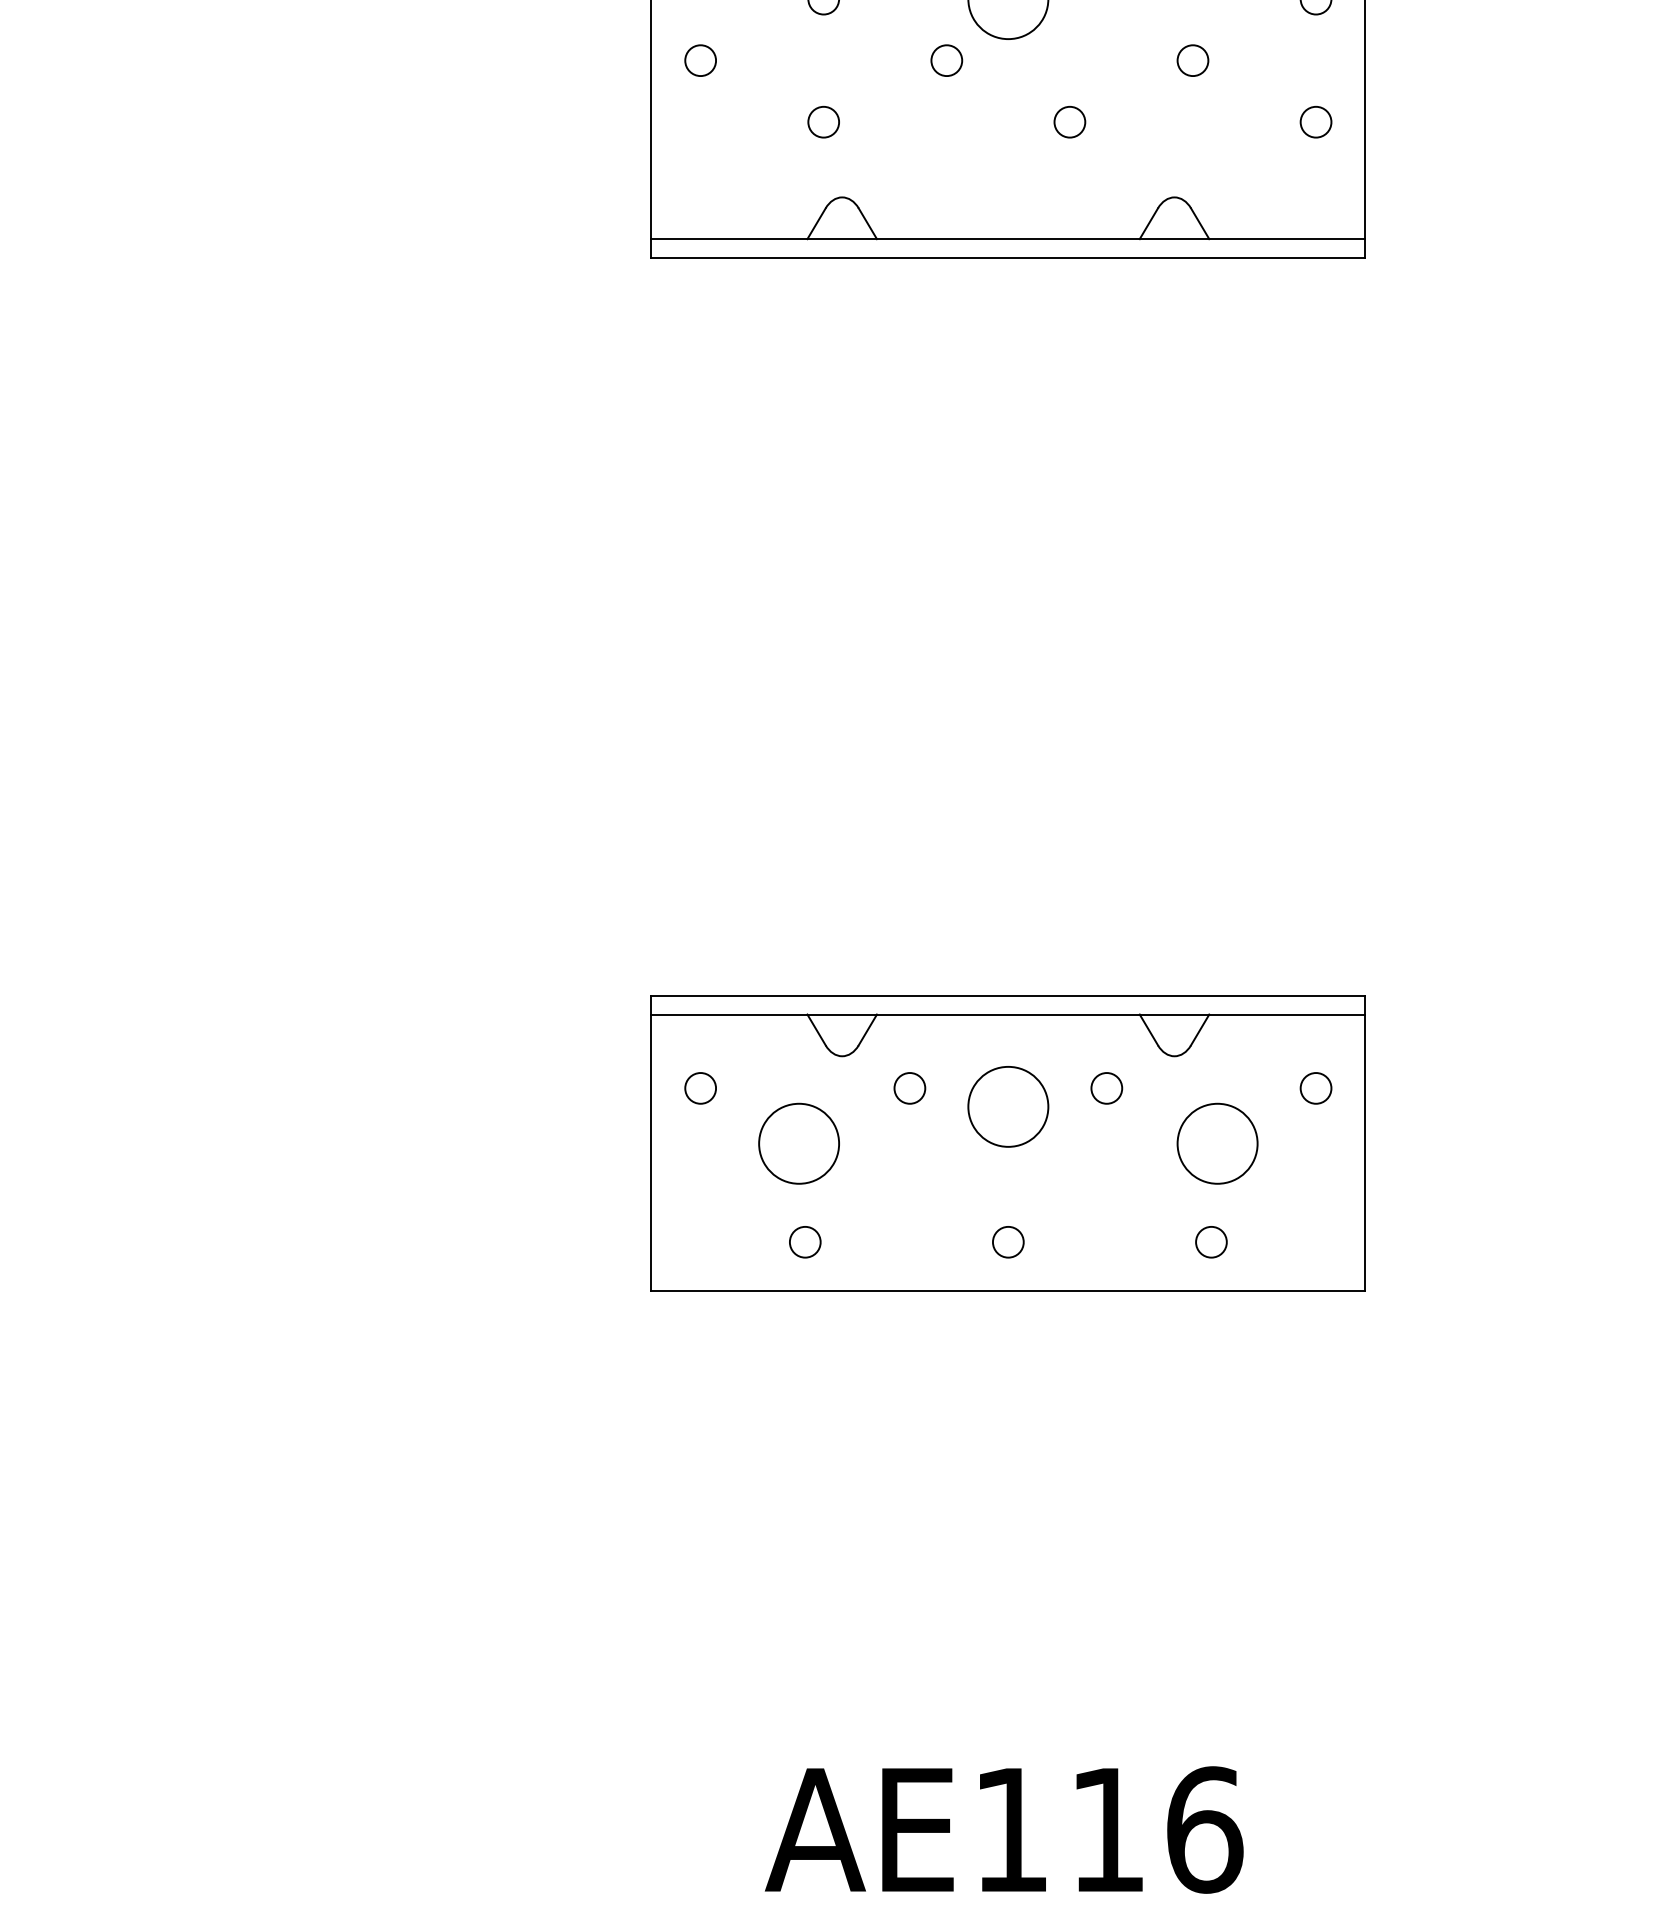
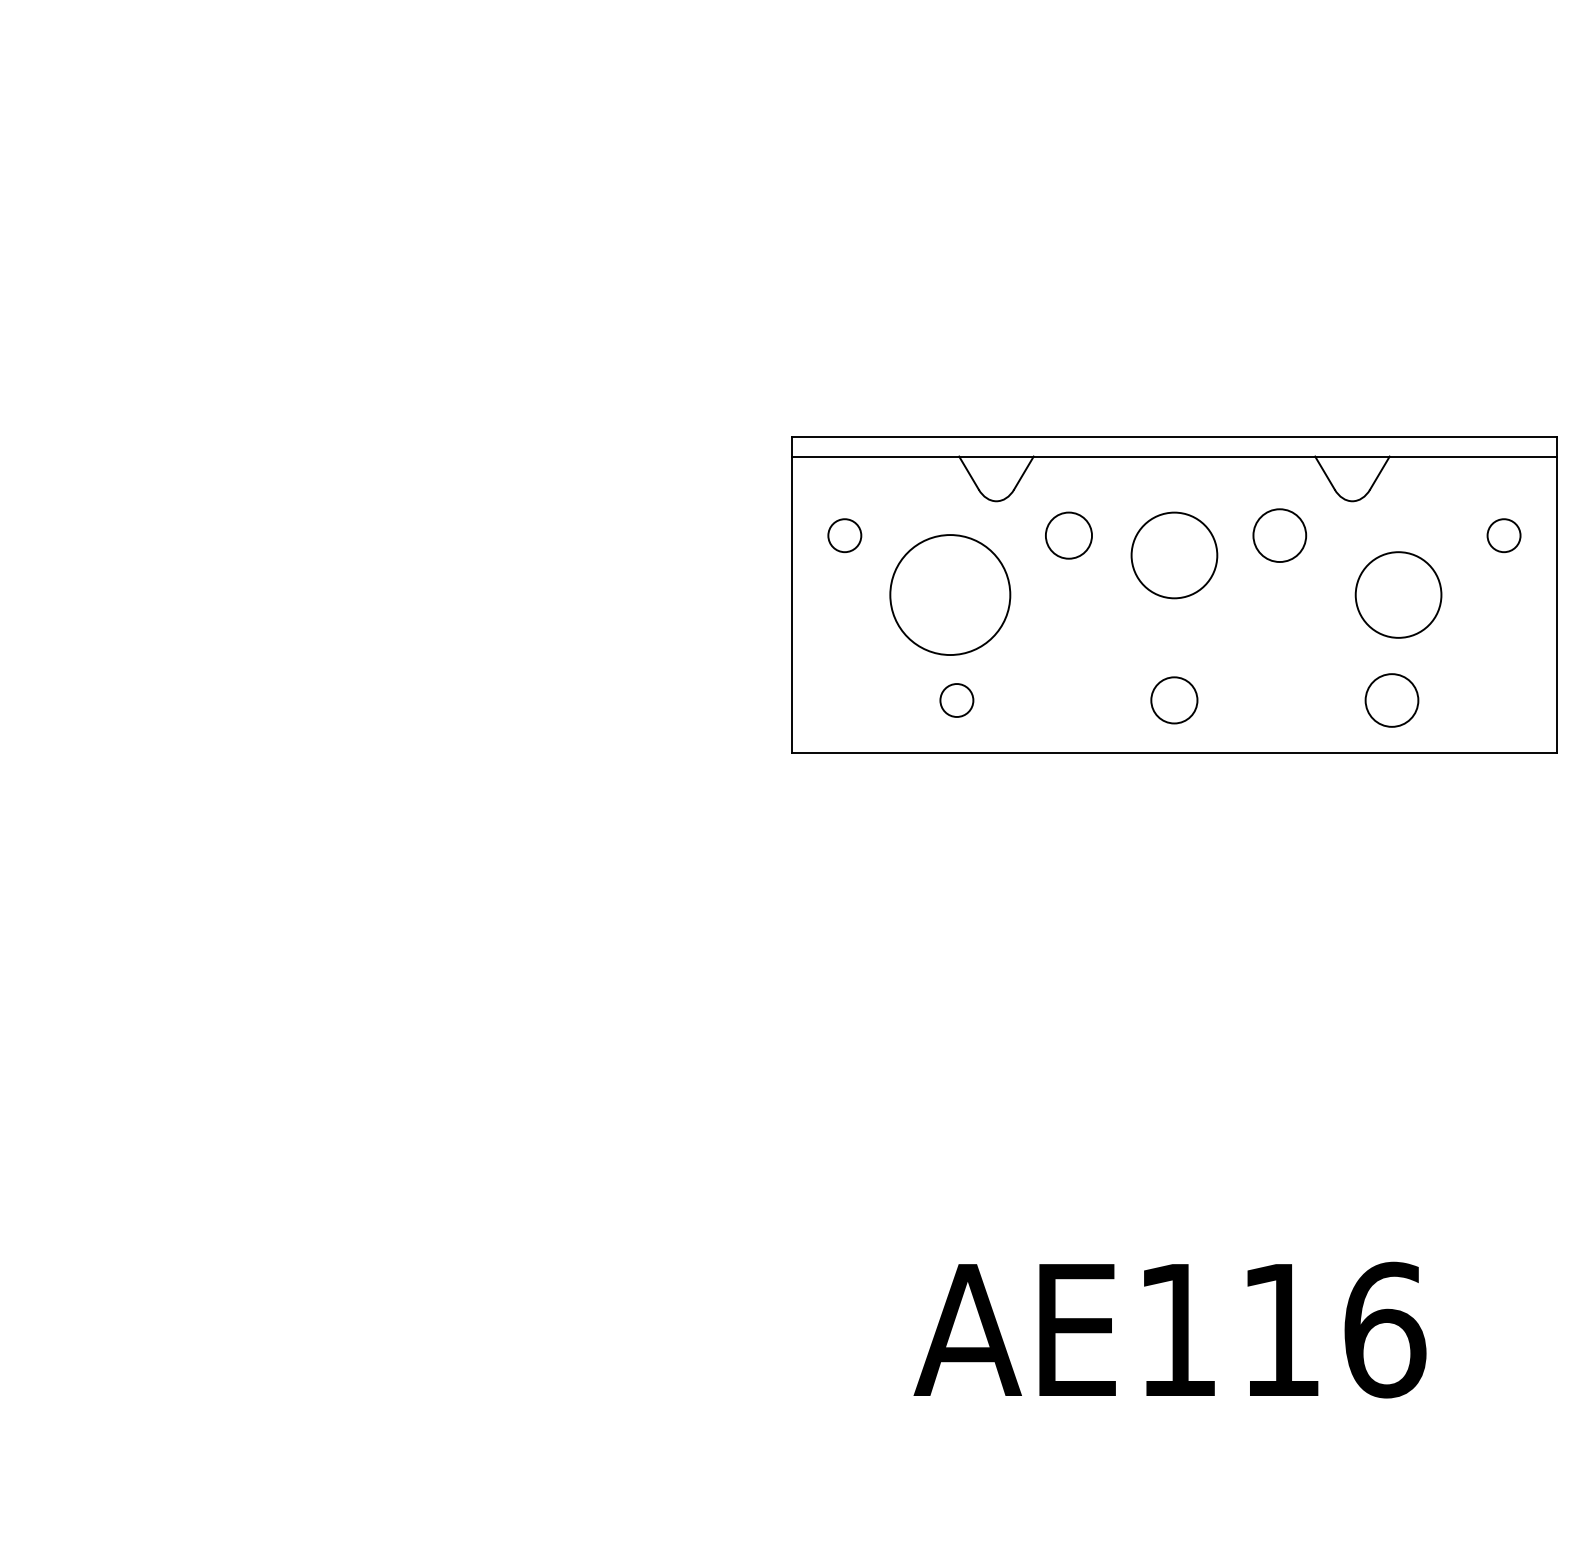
circle: (909, 1088) -> (1068, 535), size x1.4
circle: (1106, 1088) -> (1279, 535), size x1.6
circle: (799, 1143) -> (950, 594), size x1.4
circle: (1211, 1241) -> (1392, 699), size x1.6
circle: (1008, 1242) -> (1174, 700), size x1.4

